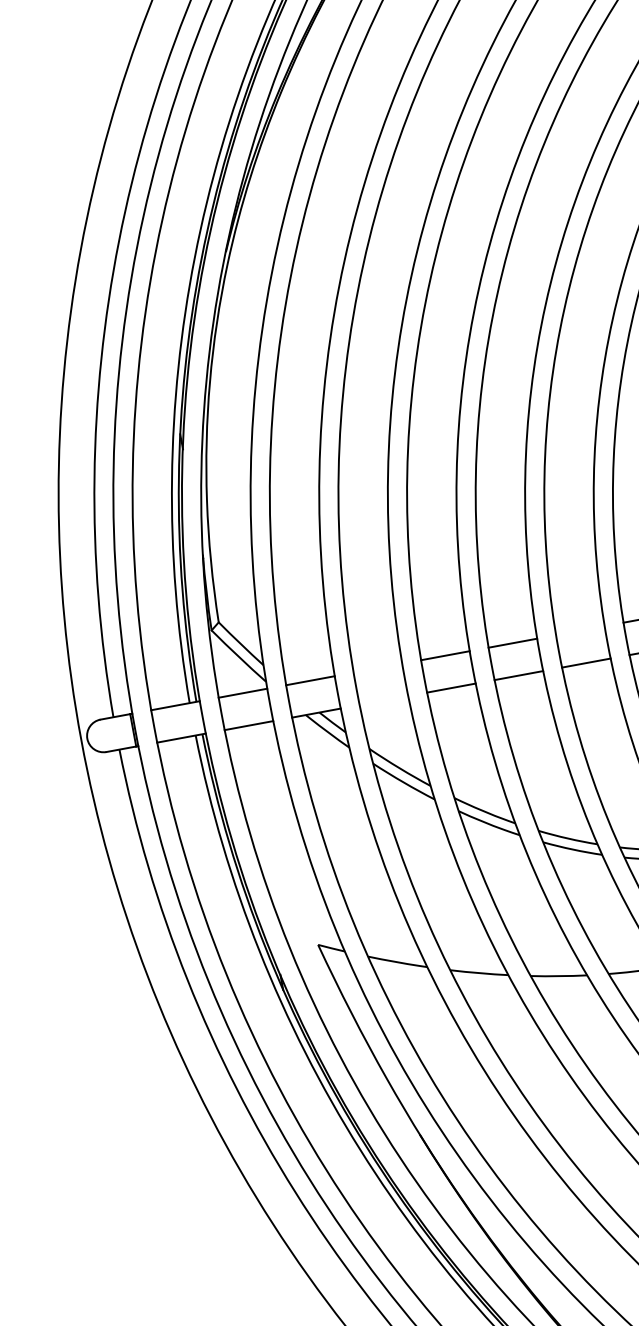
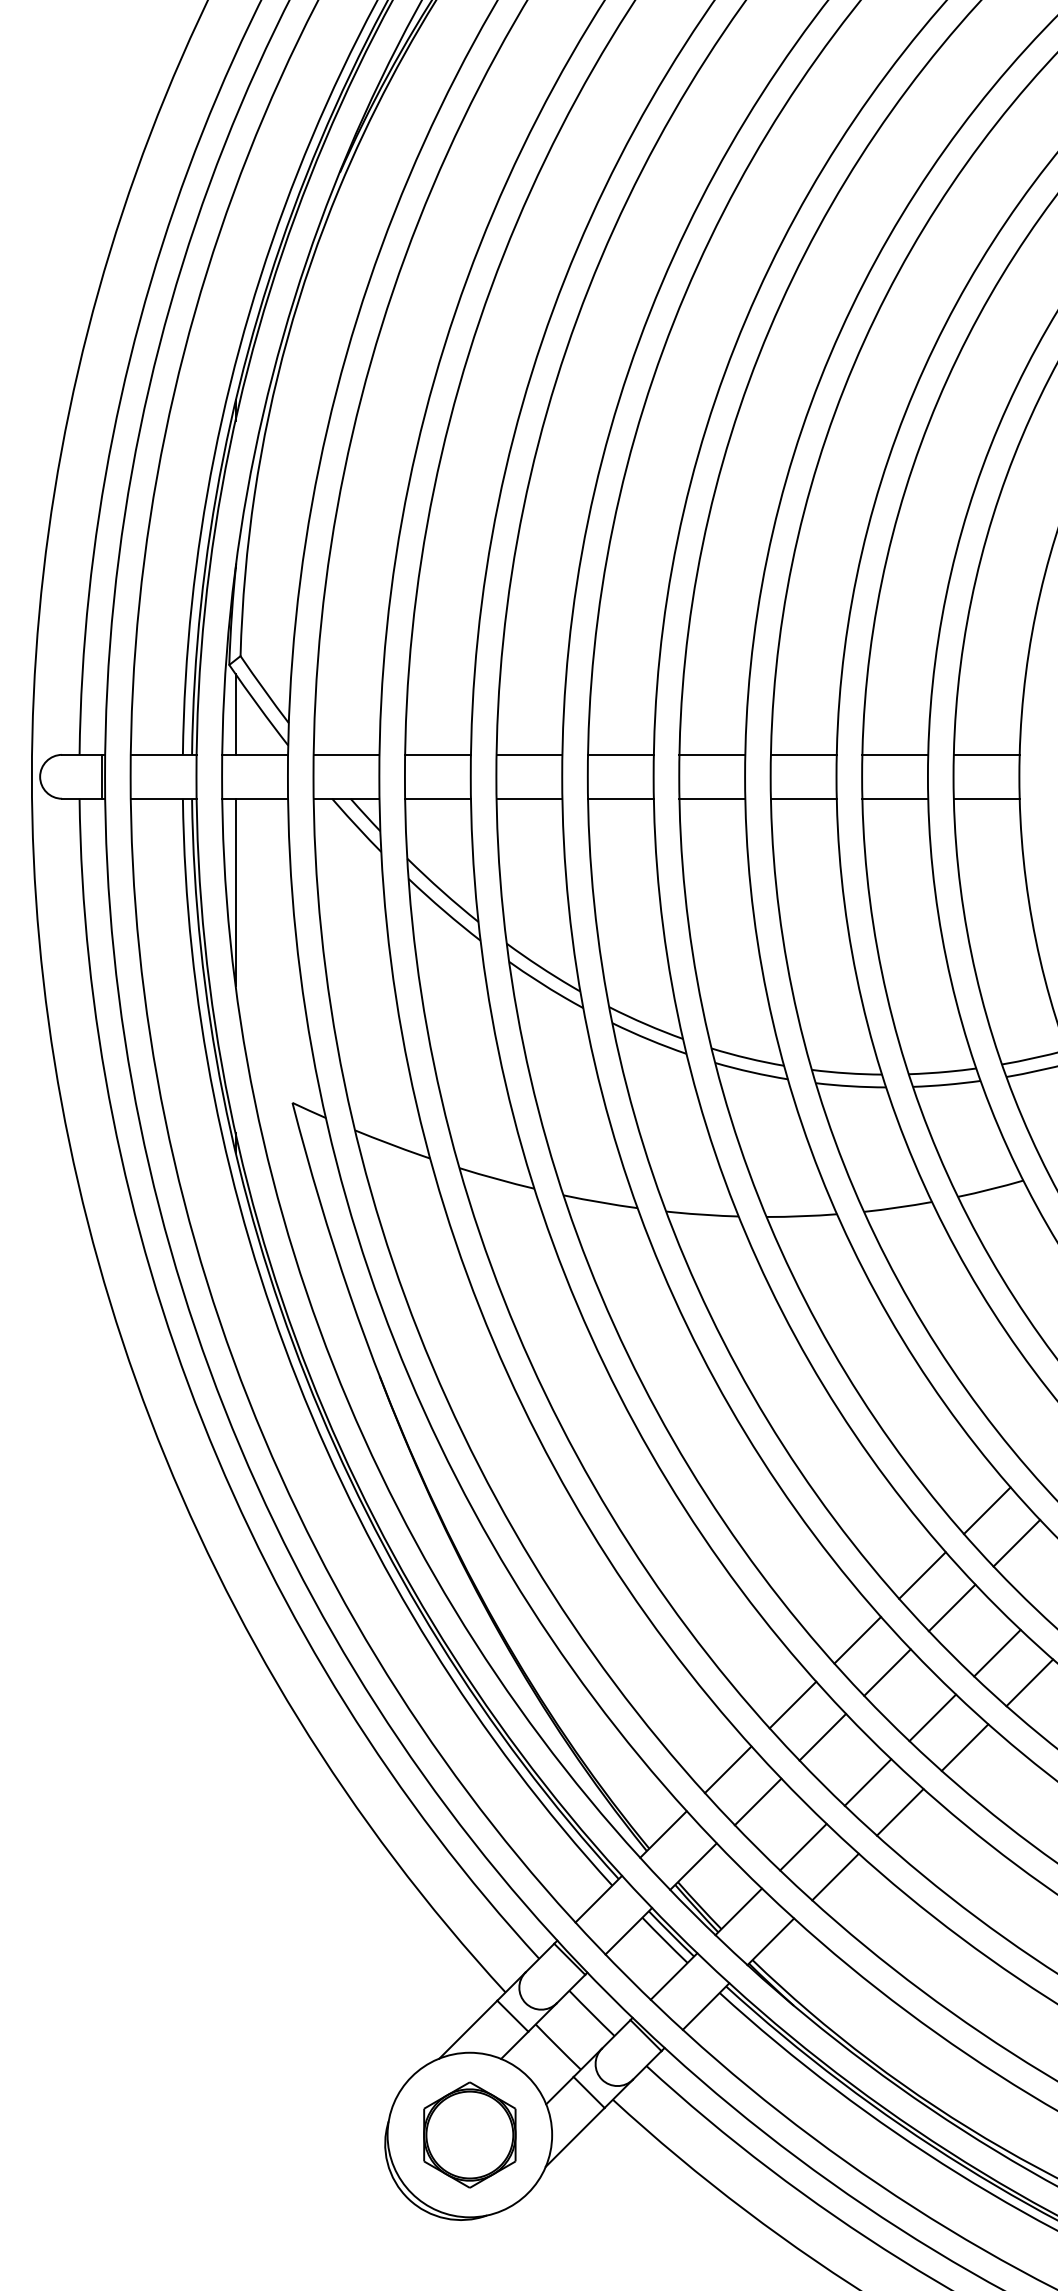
line: (580, 630) -> (712, 754), added
line: (222, 666) -> (235, 714), added
line: (377, 668) -> (437, 754), added
line: (383, 700) -> (437, 798), added
line: (247, 797) -> (235, 892), added

